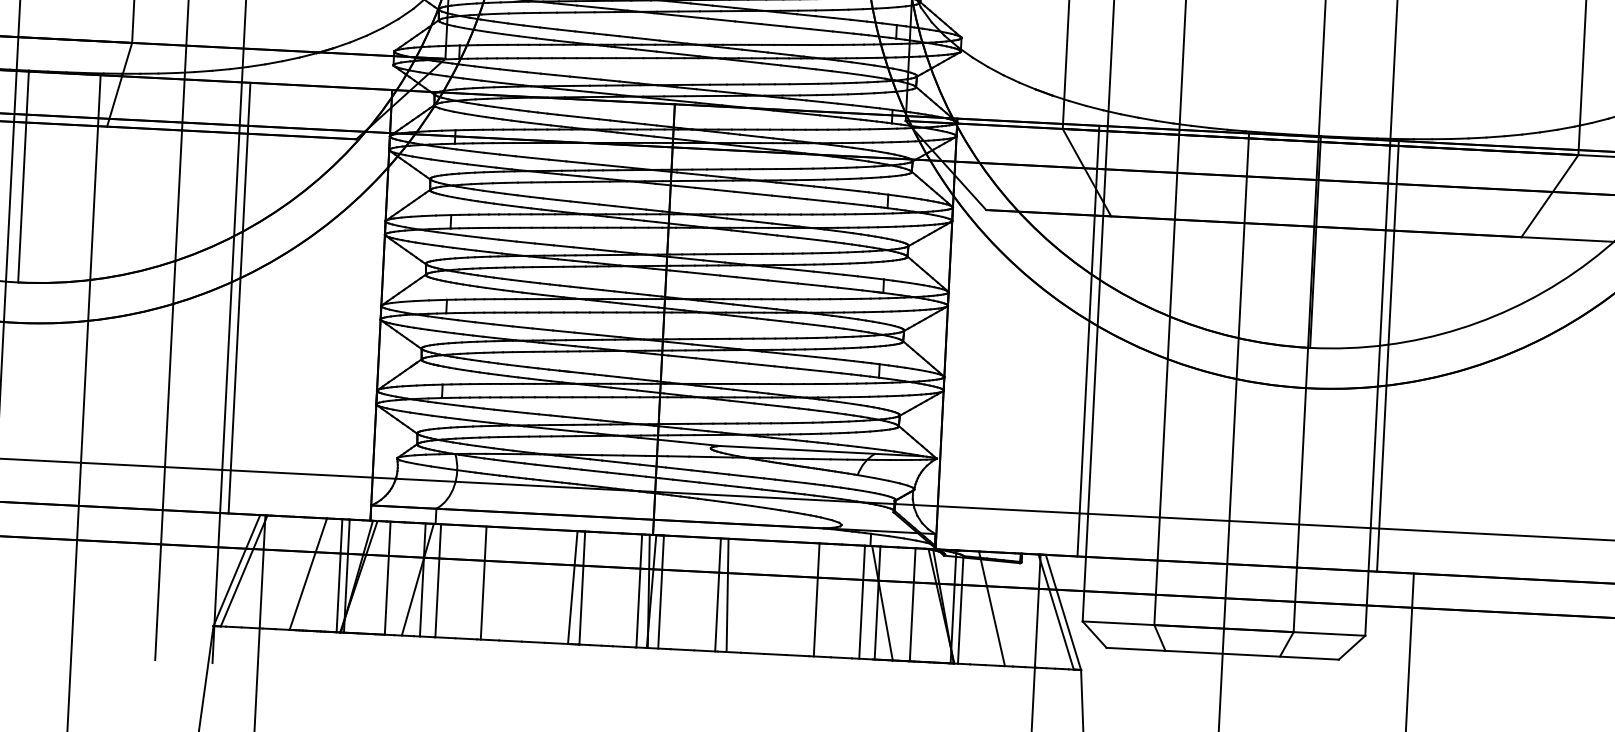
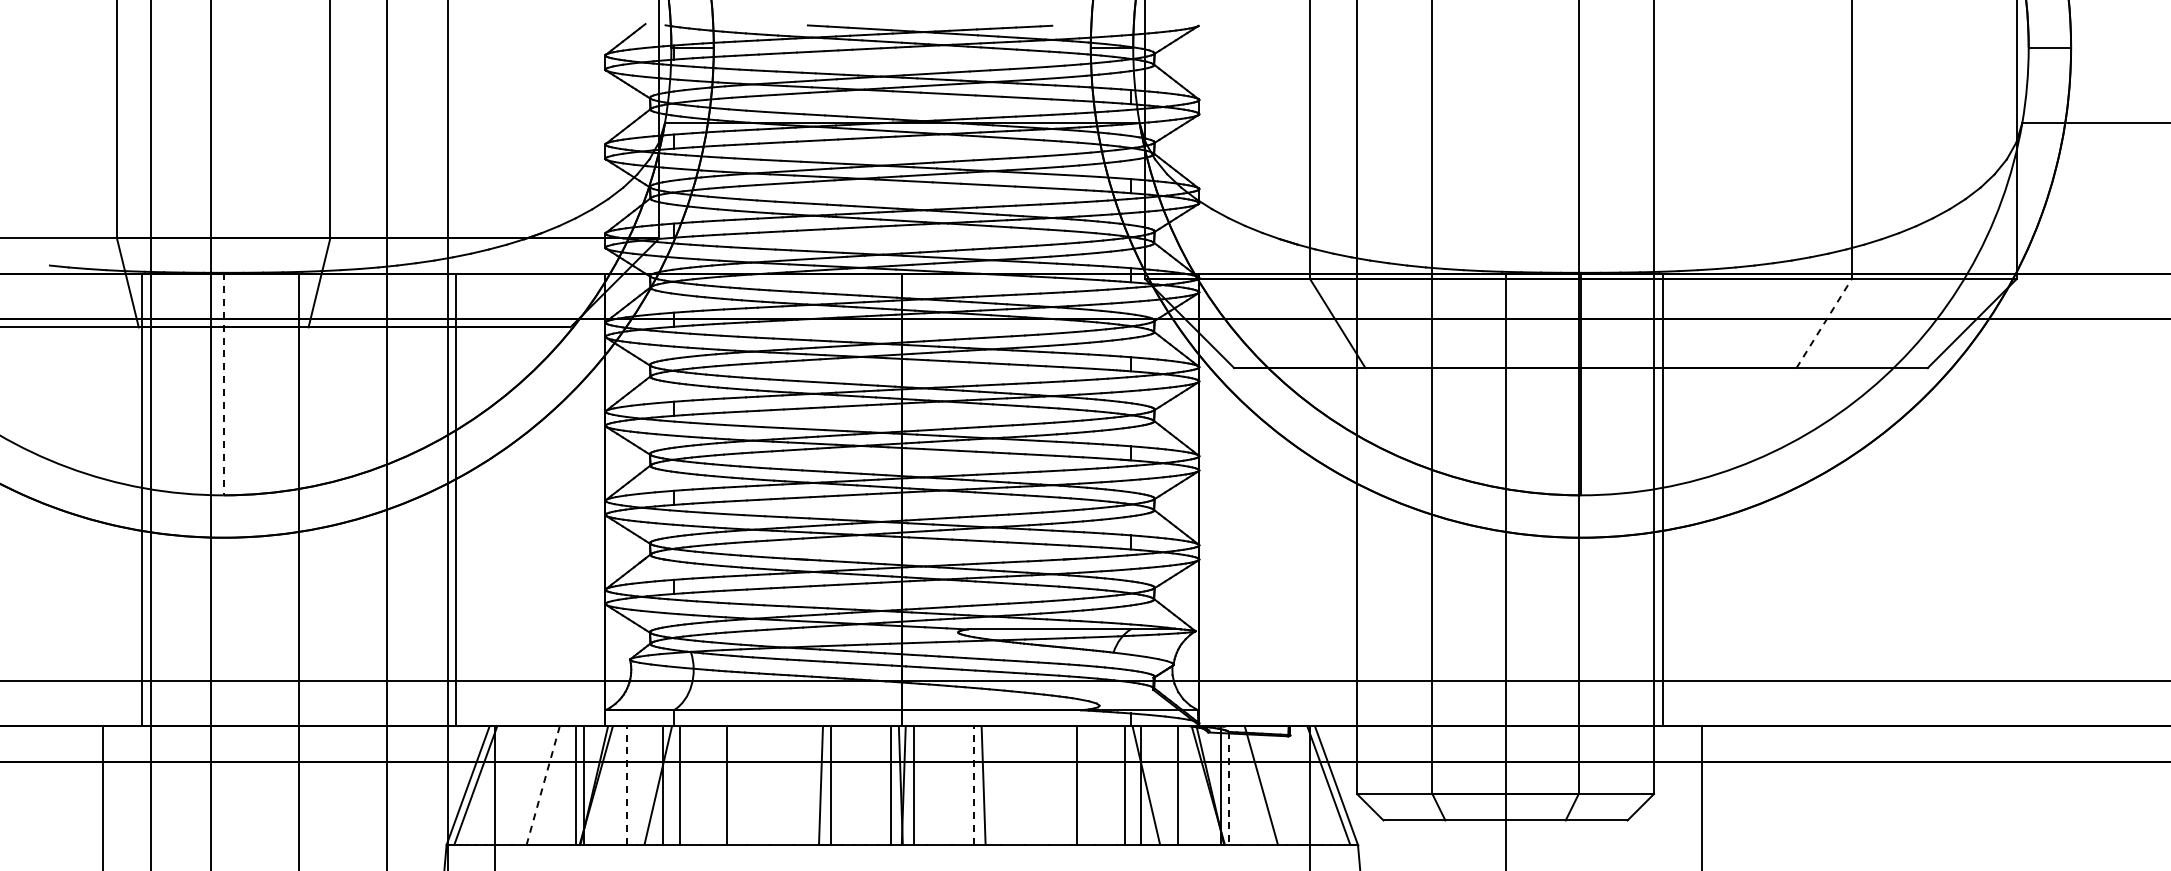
line: (23, 176) -> (223, 384), solid -> dashed
line: (1550, 196) -> (1824, 323), solid -> dashed
line: (1088, 340) -> (1348, 499), removed
line: (308, 574) -> (543, 785), solid -> dashed
line: (387, 578) -> (626, 785), solid -> dashed
line: (717, 594) -> (973, 785), solid -> dashed
line: (960, 609) -> (1228, 788), solid -> dashed

